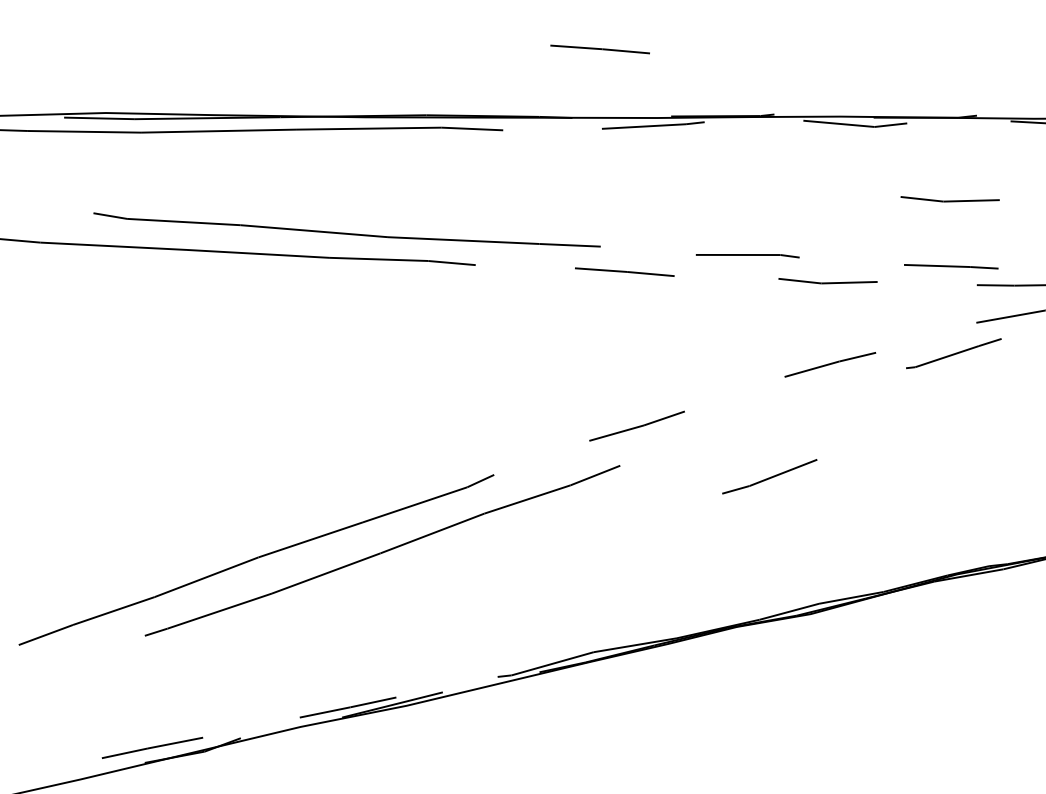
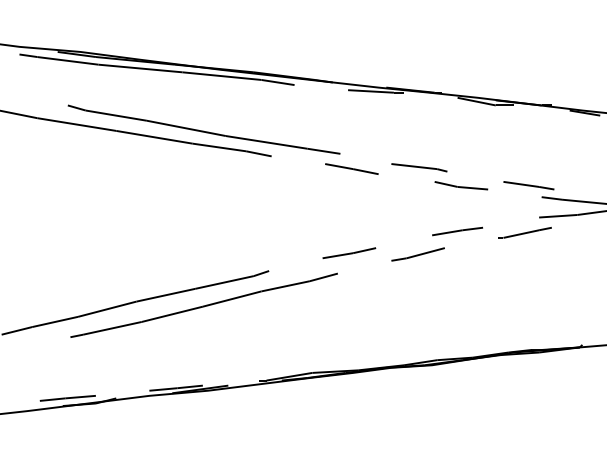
line: (599, 48) -> (351, 46), removed
part: (950, 198) -> (532, 148), removed
part: (768, 476) -> (417, 254), moved

